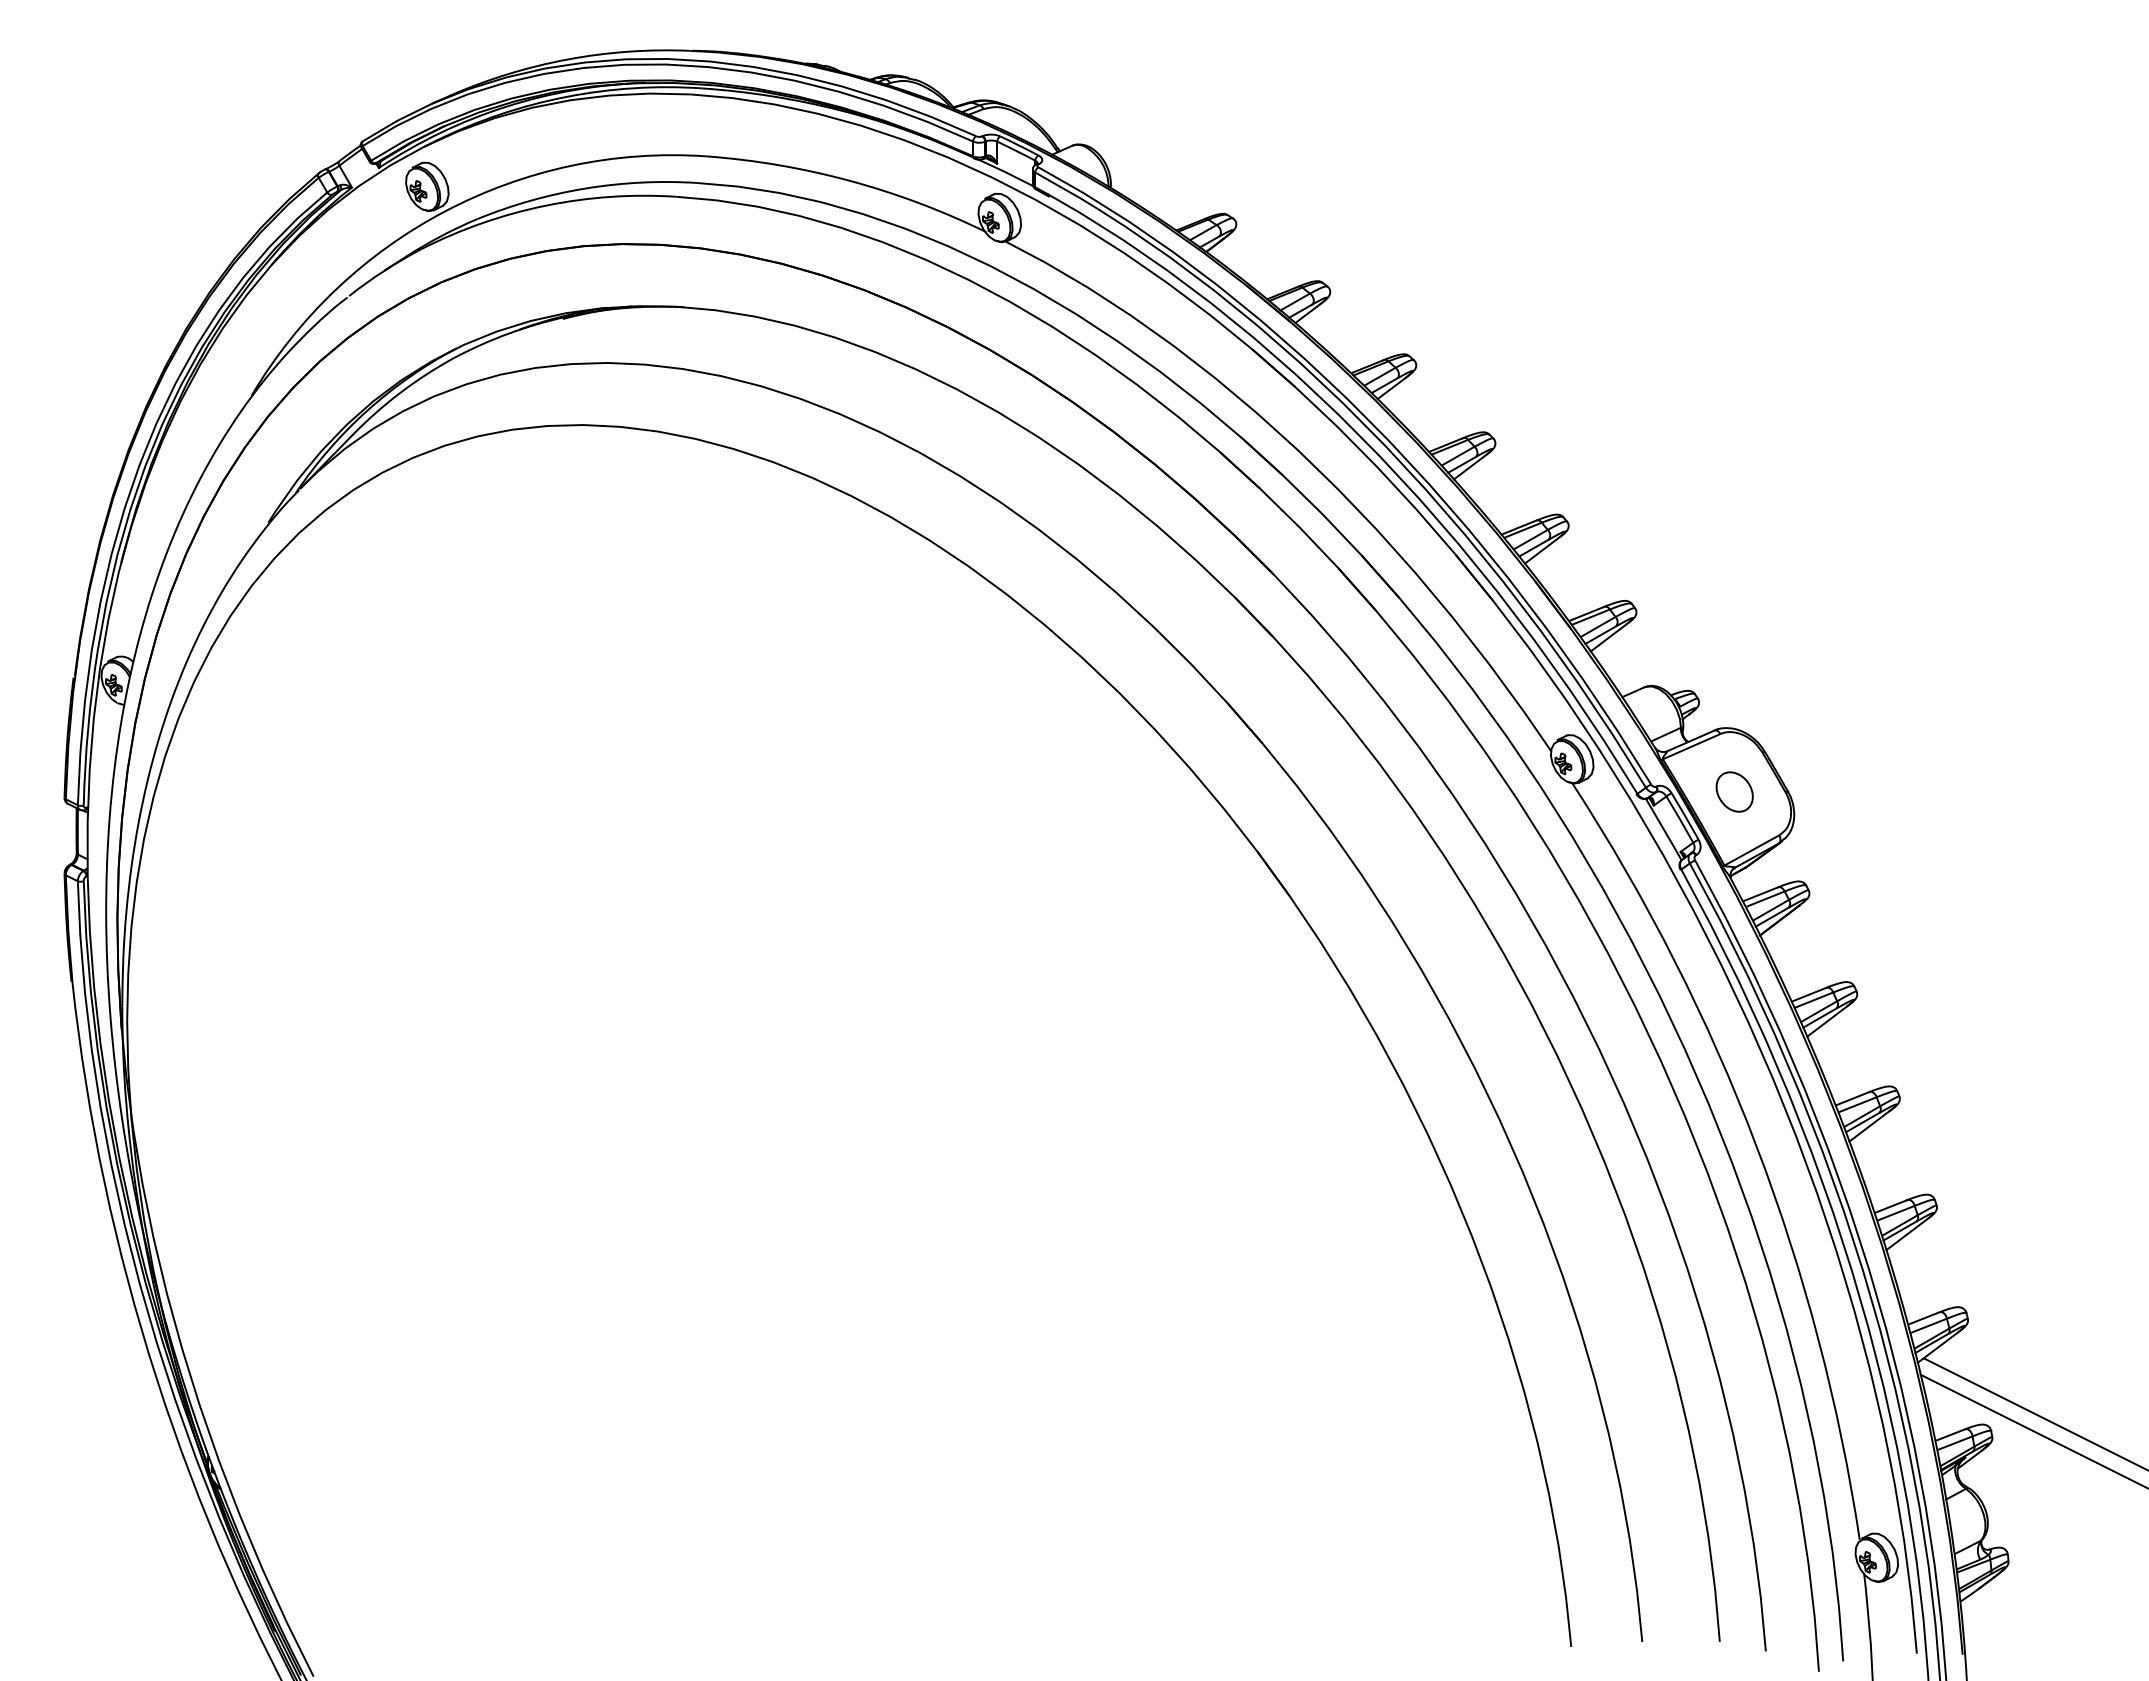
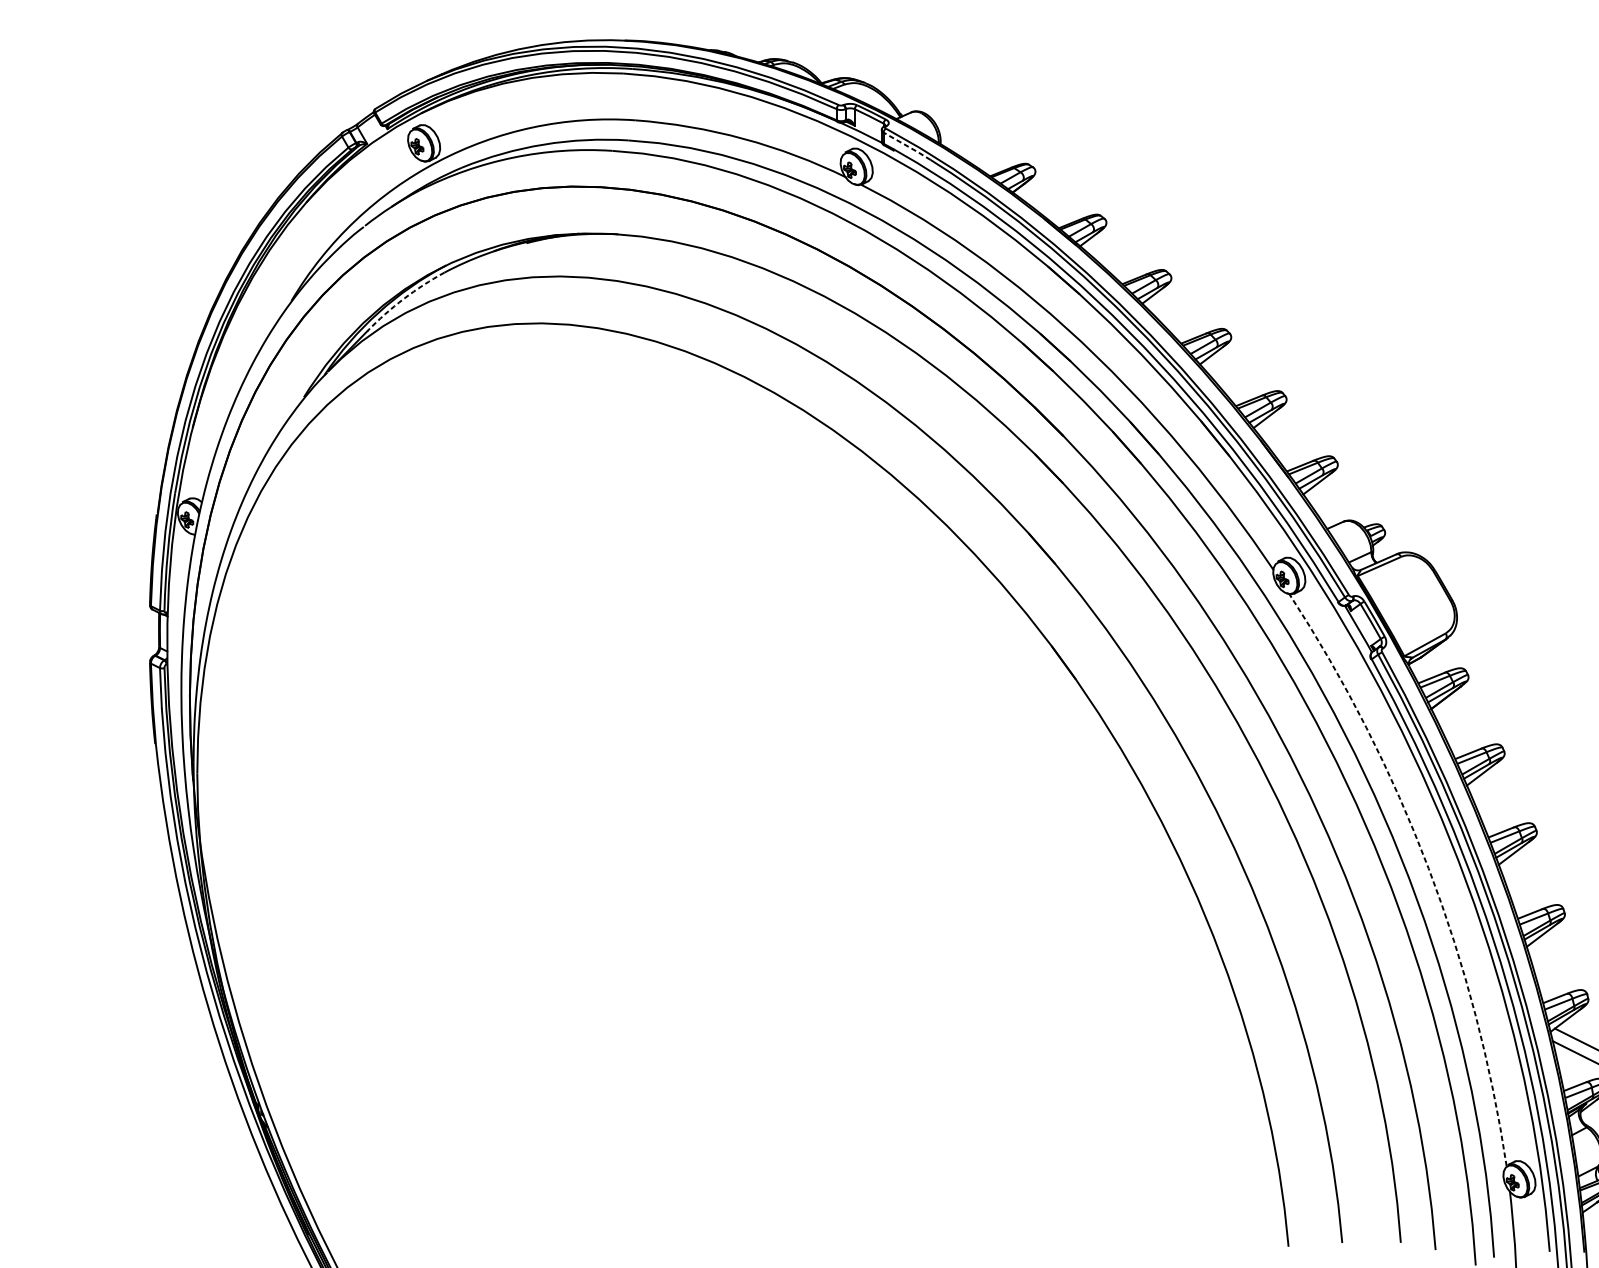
line: (1067, 190) -> (907, 146), solid -> dashed
arc: (400, 392) -> (403, 298), solid -> dashed
part: (1734, 791) -> (1411, 600), removed
arc: (1756, 1146) -> (1428, 868), solid -> dashed

